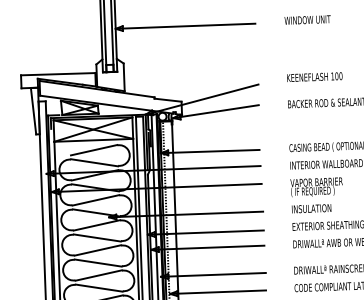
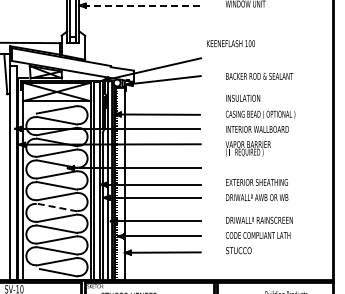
line: (185, 26) -> (139, 5), solid -> dashed
text: (314, 76) -> (230, 43), moved
text: (312, 207) -> (243, 97), moved
line: (97, 263) -> (56, 207), solid -> dashed

